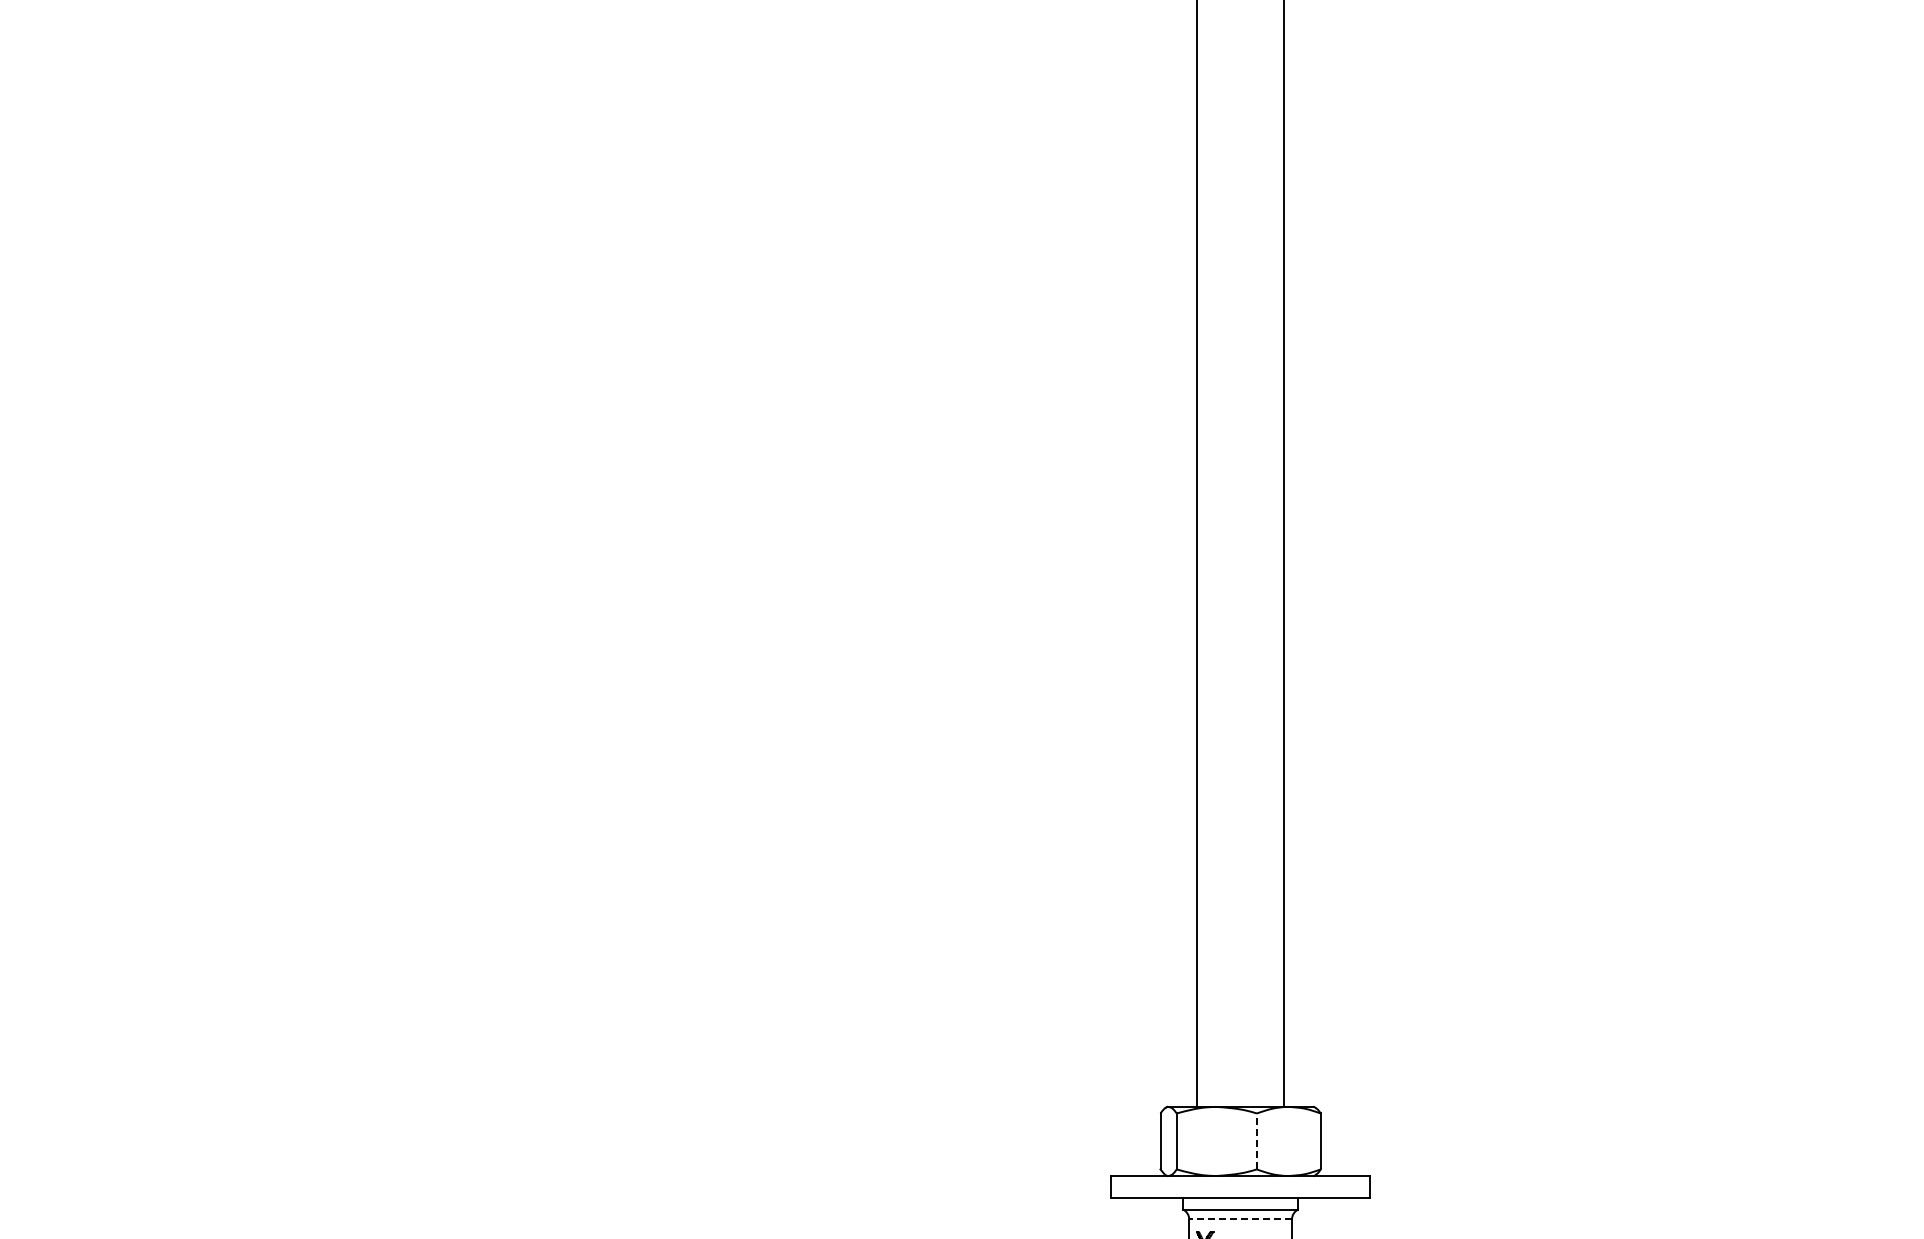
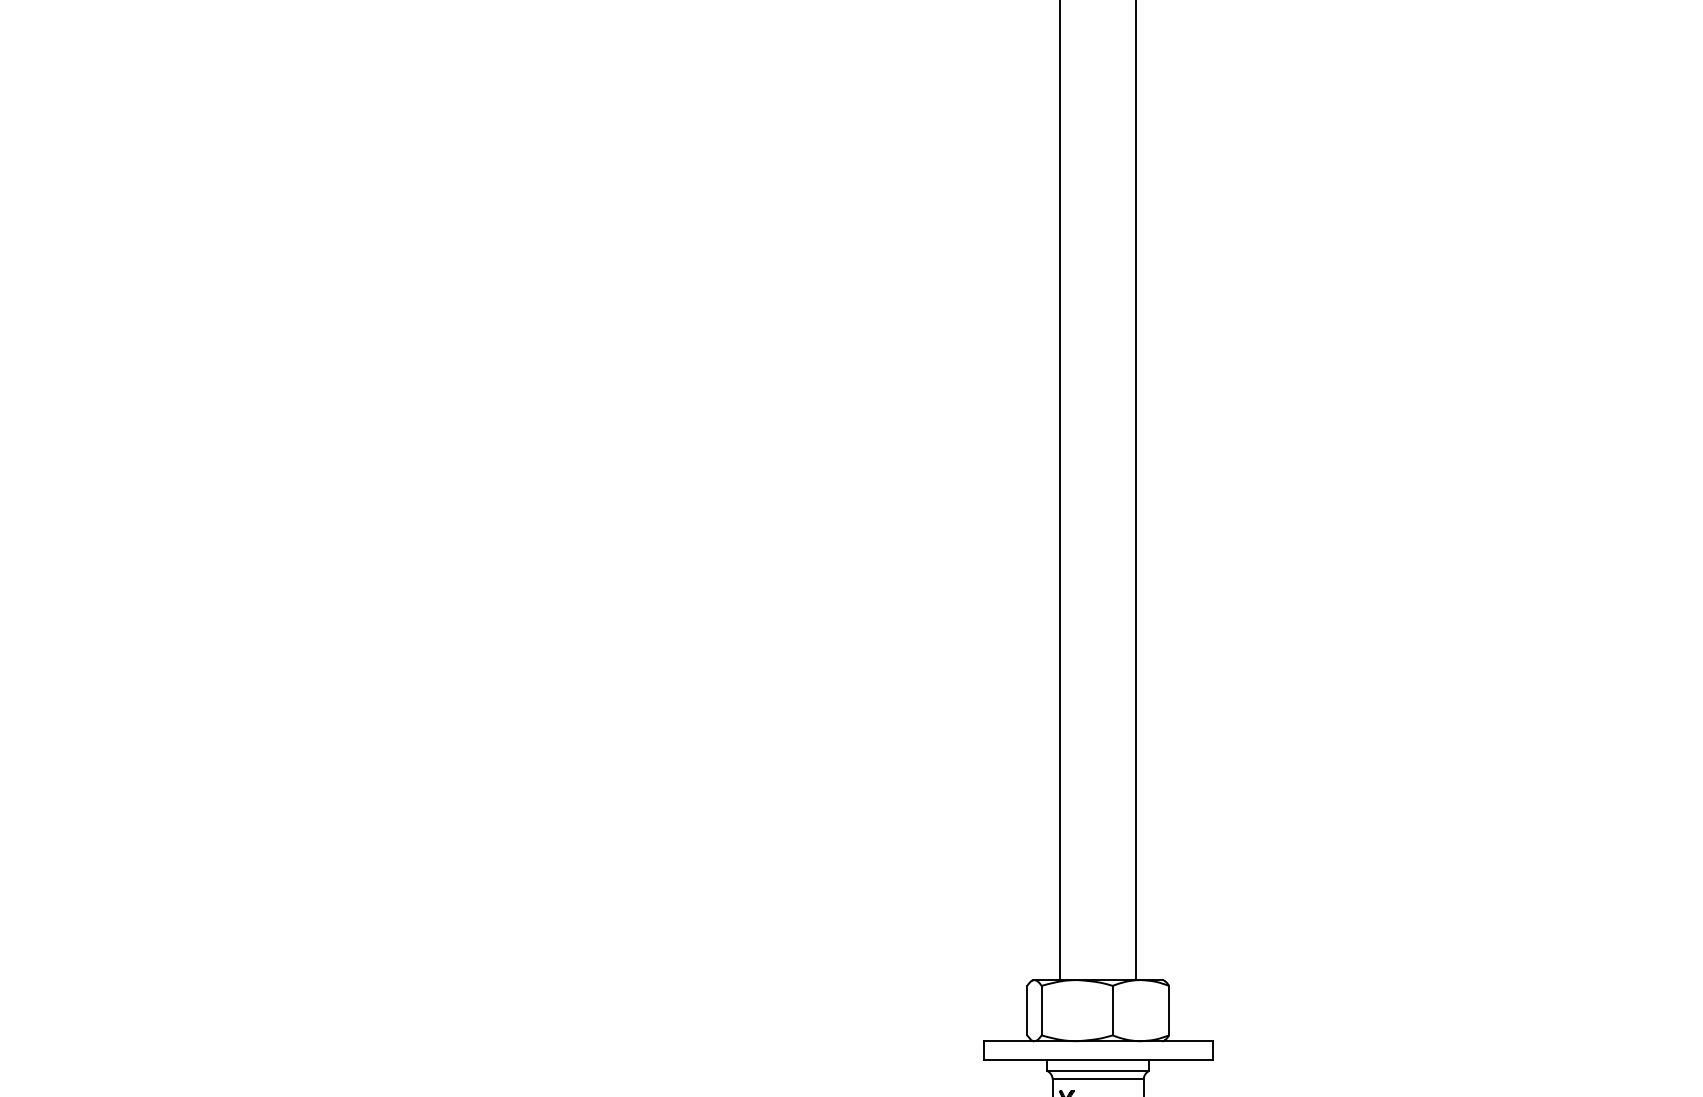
line: (1256, 1141) -> (1112, 1010), dashed -> solid
line: (1240, 1219) -> (1098, 1079), dashed -> solid

